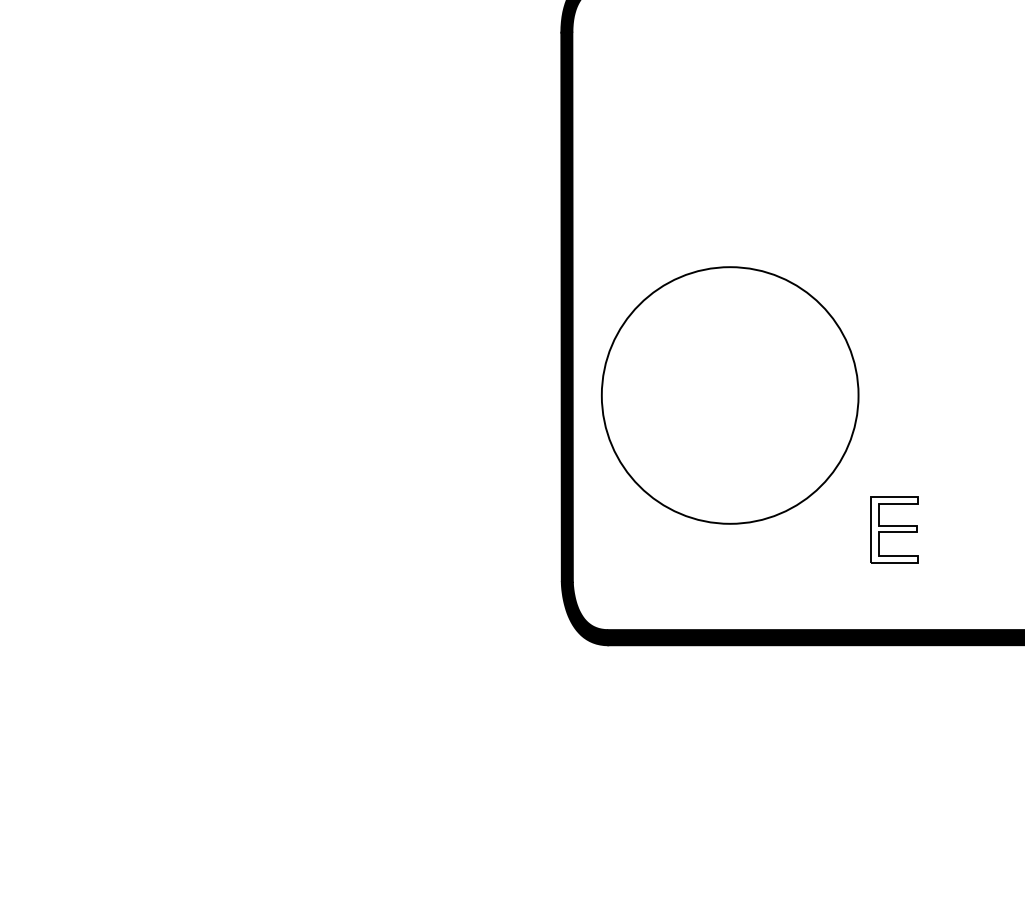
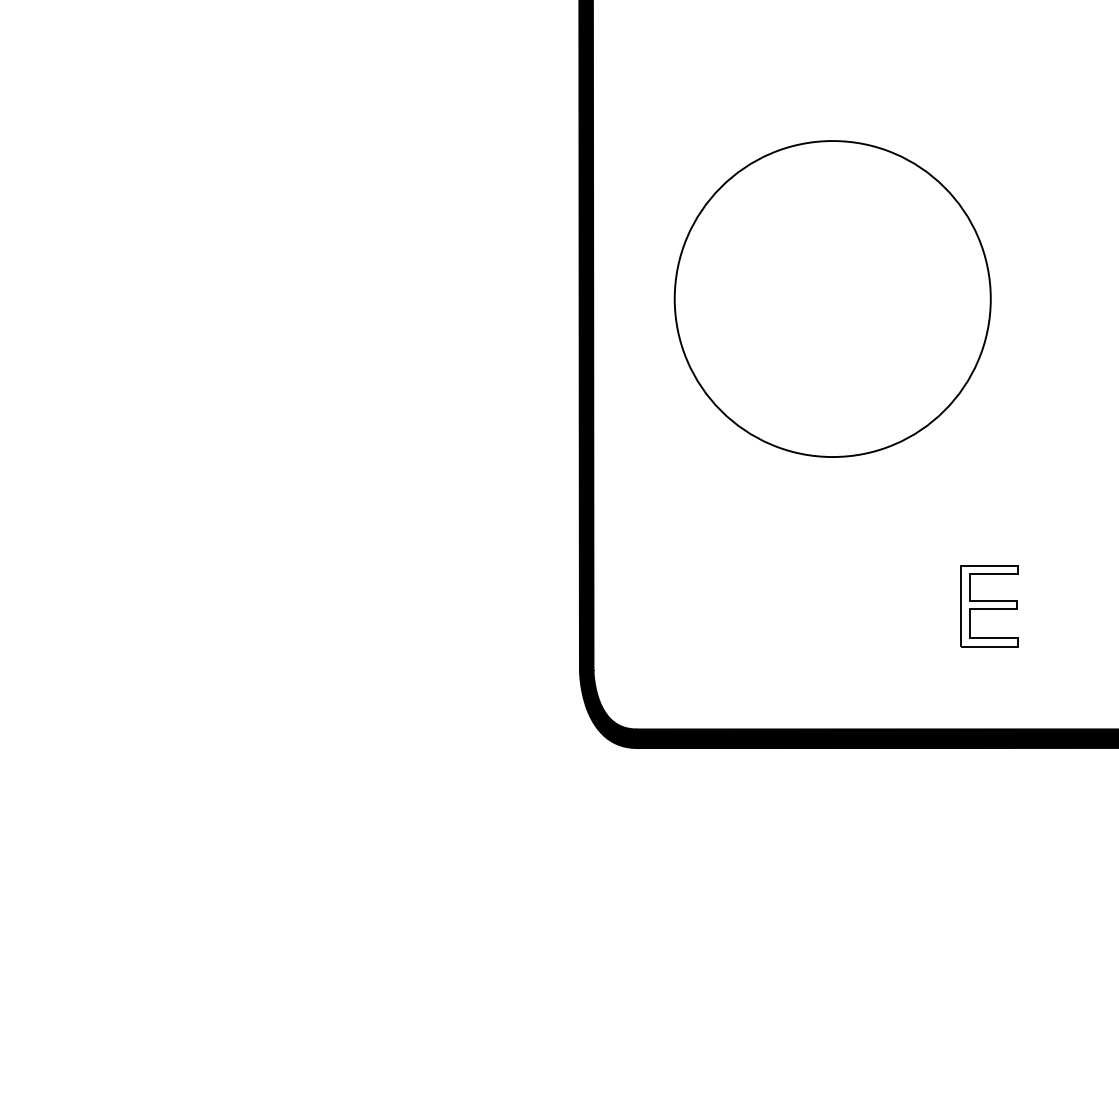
part: (729, 395) -> (831, 299), moved

